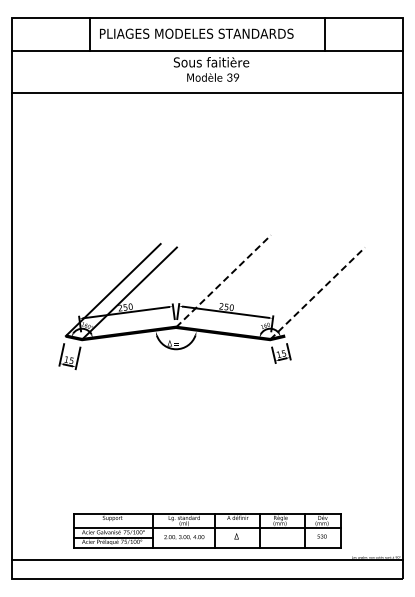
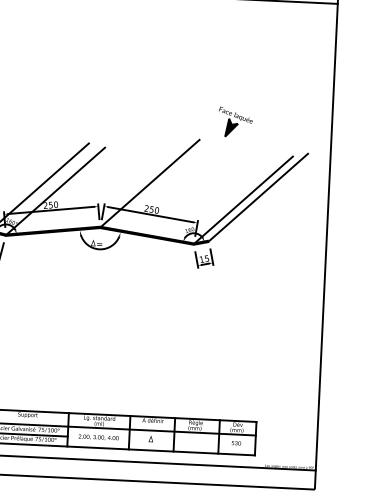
part: (306, 216) -> (235, 122), added
line: (223, 280) -> (149, 182), dashed -> solid
line: (332, 290) -> (258, 198), added
line: (318, 293) -> (244, 200), dashed -> solid

